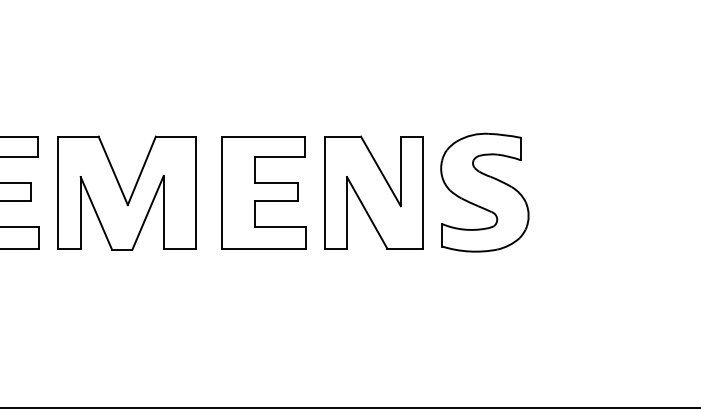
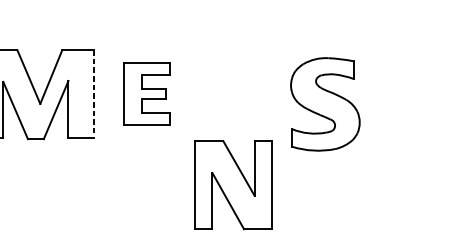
part: (263, 192) -> (146, 94), size x0.7
part: (373, 192) -> (233, 185), moved
part: (484, 192) -> (325, 104), moved
line: (196, 193) -> (94, 94), solid -> dashed

